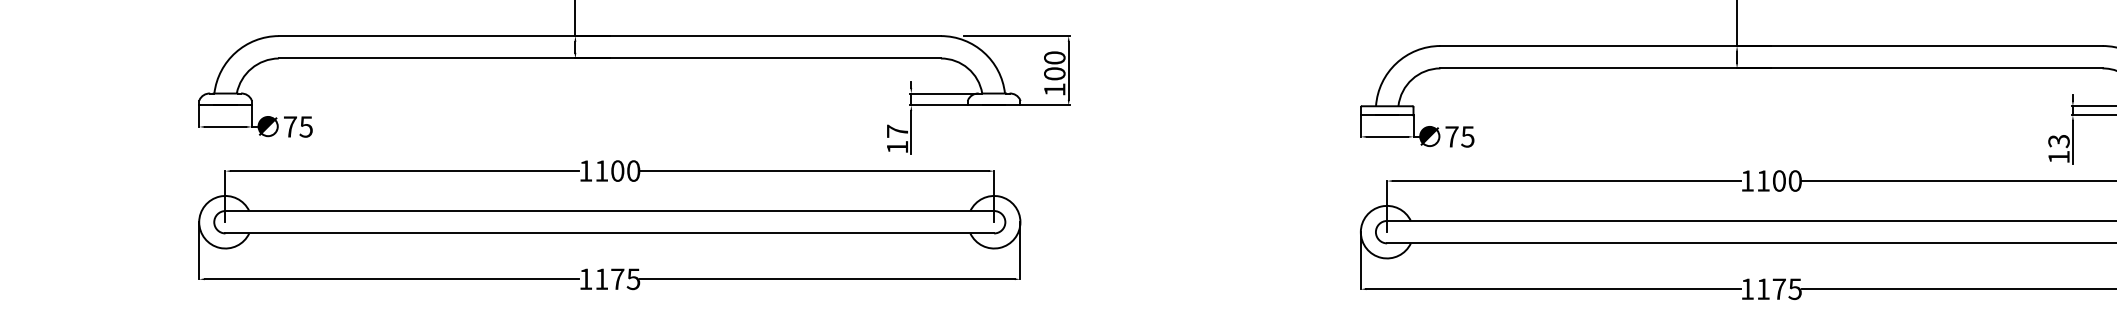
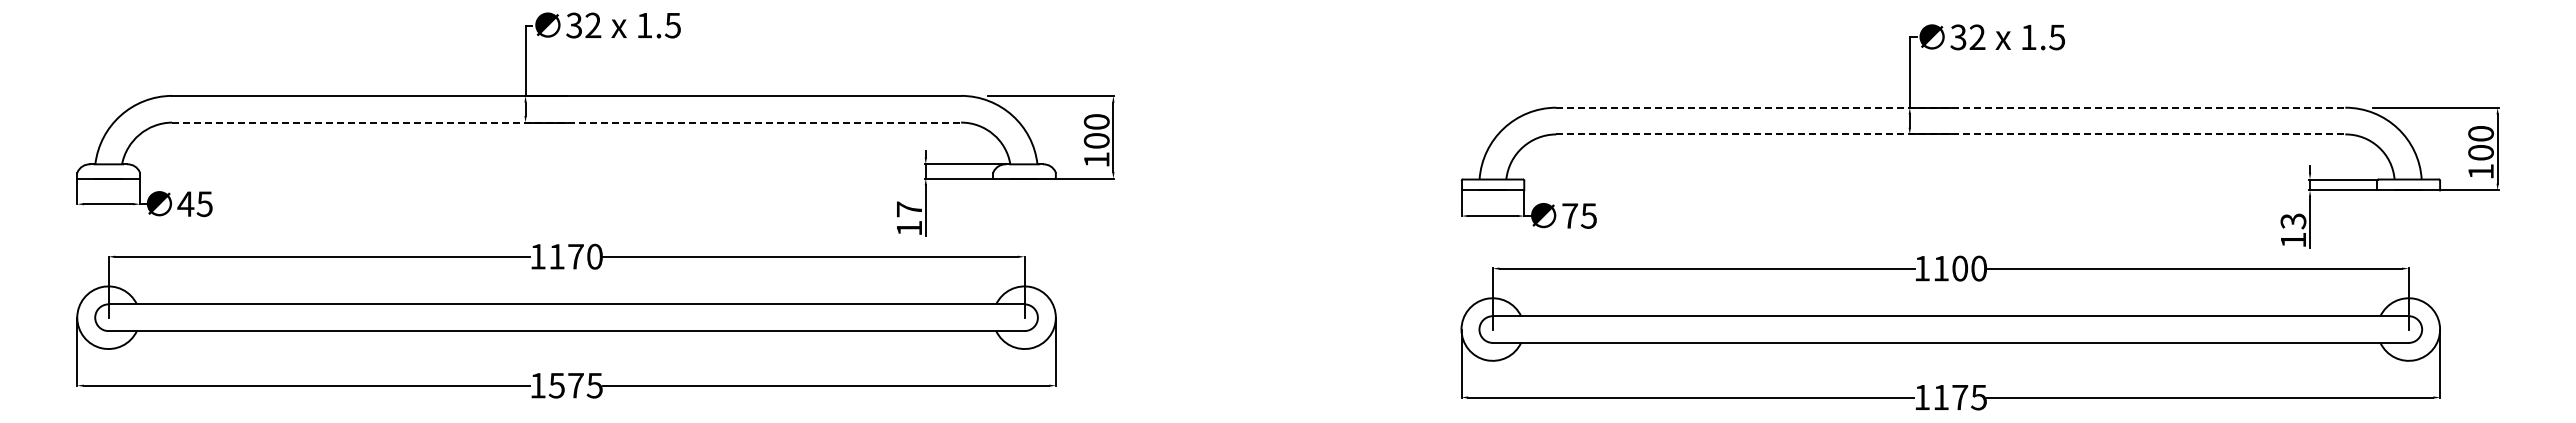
line: (1771, 45) -> (1950, 107), solid -> dashed
line: (609, 58) -> (566, 122), solid -> dashed
line: (1771, 68) -> (1950, 134), solid -> dashed
text: (290, 126) -> (185, 203), 75 -> 45
text: (617, 170) -> (575, 256), 1100 -> 1170
text: (601, 279) -> (556, 385), 1175 -> 1575

